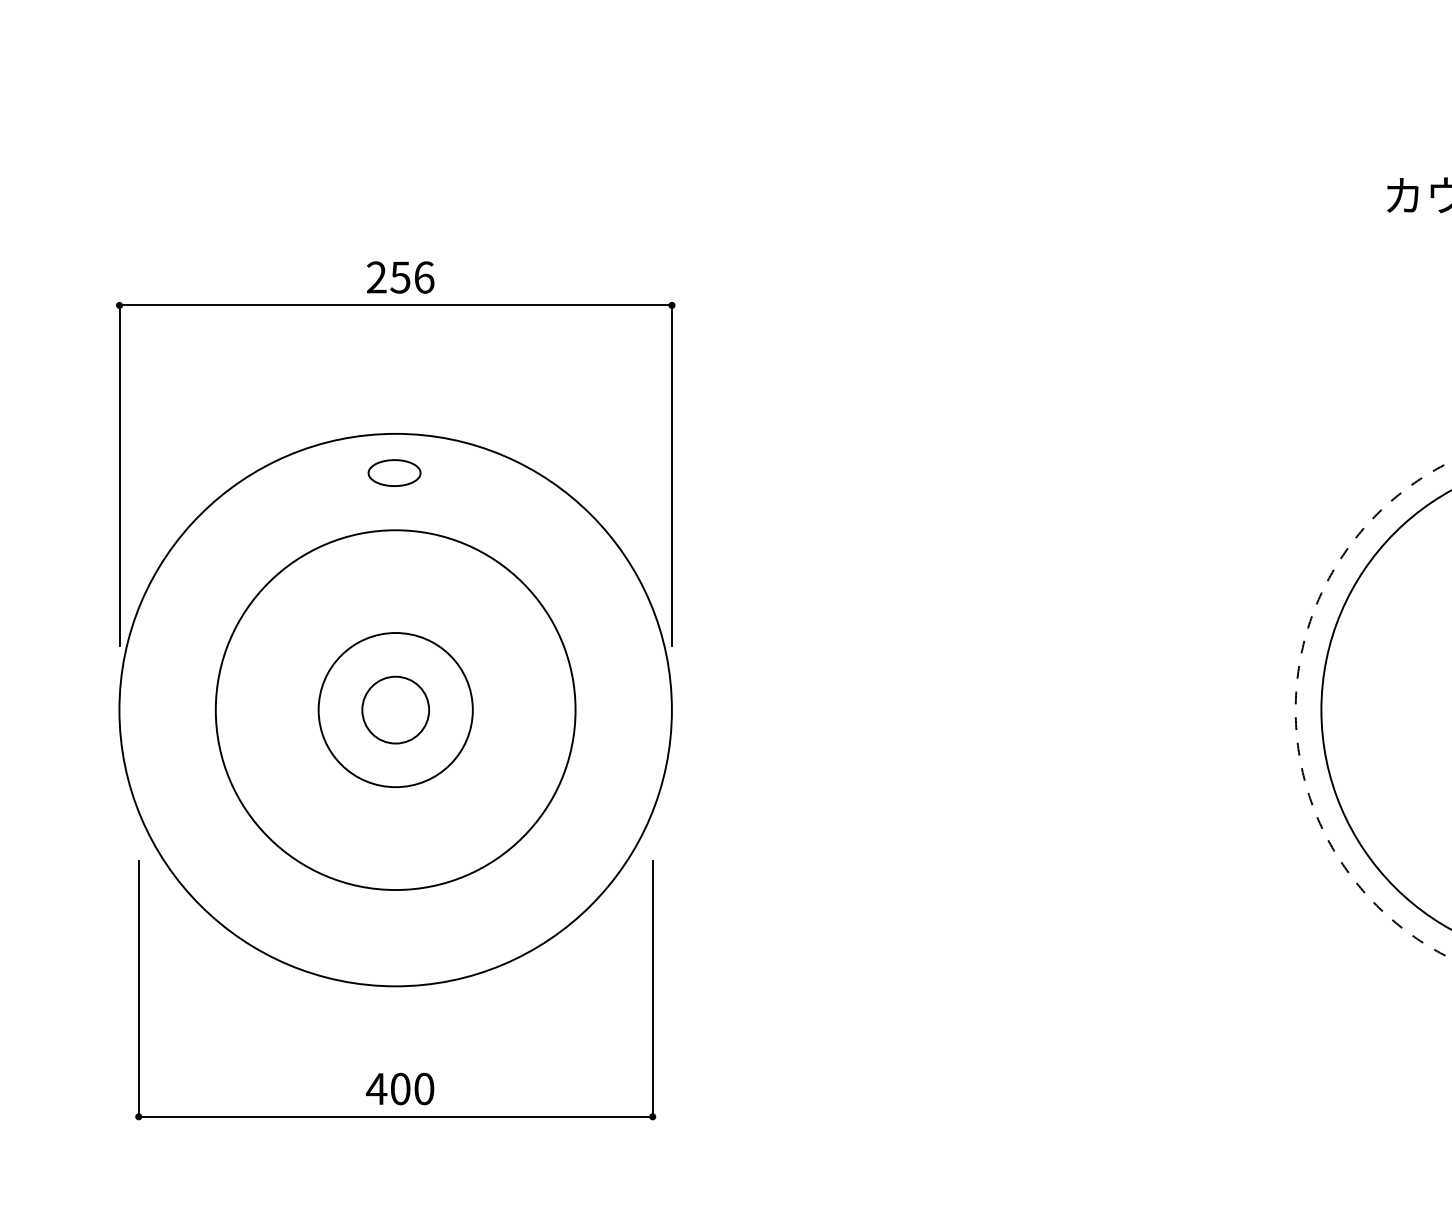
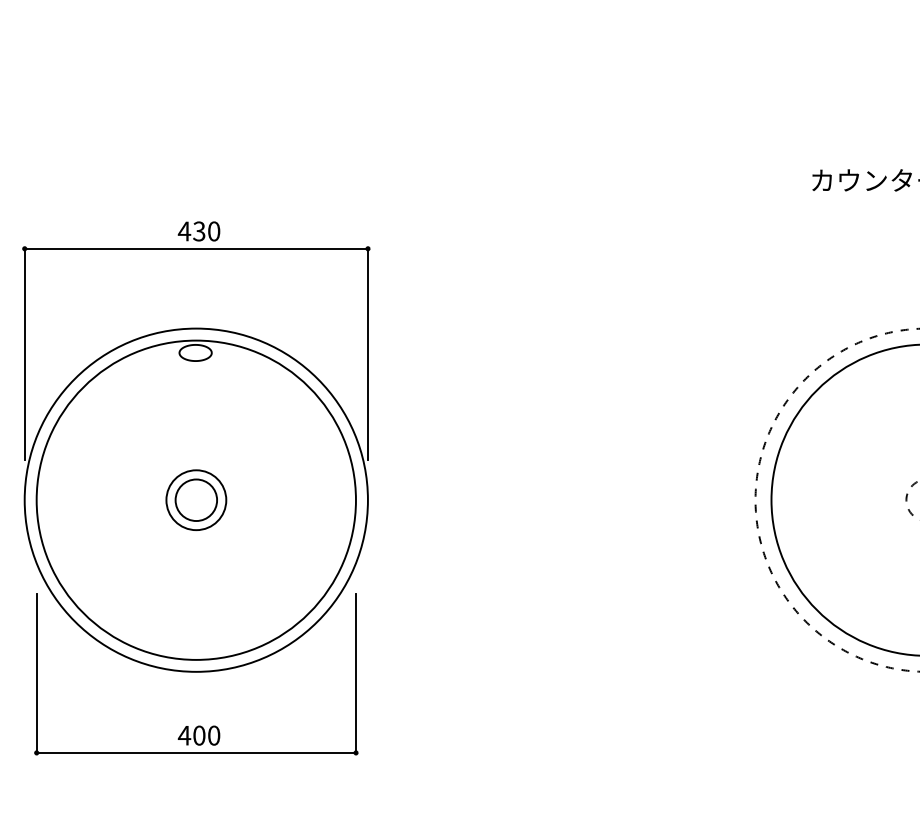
text: (399, 277) -> (198, 231), 256 -> 430
circle: (394, 708) -> (195, 499), size x1.43
circle: (395, 710) -> (196, 500), size x0.62

